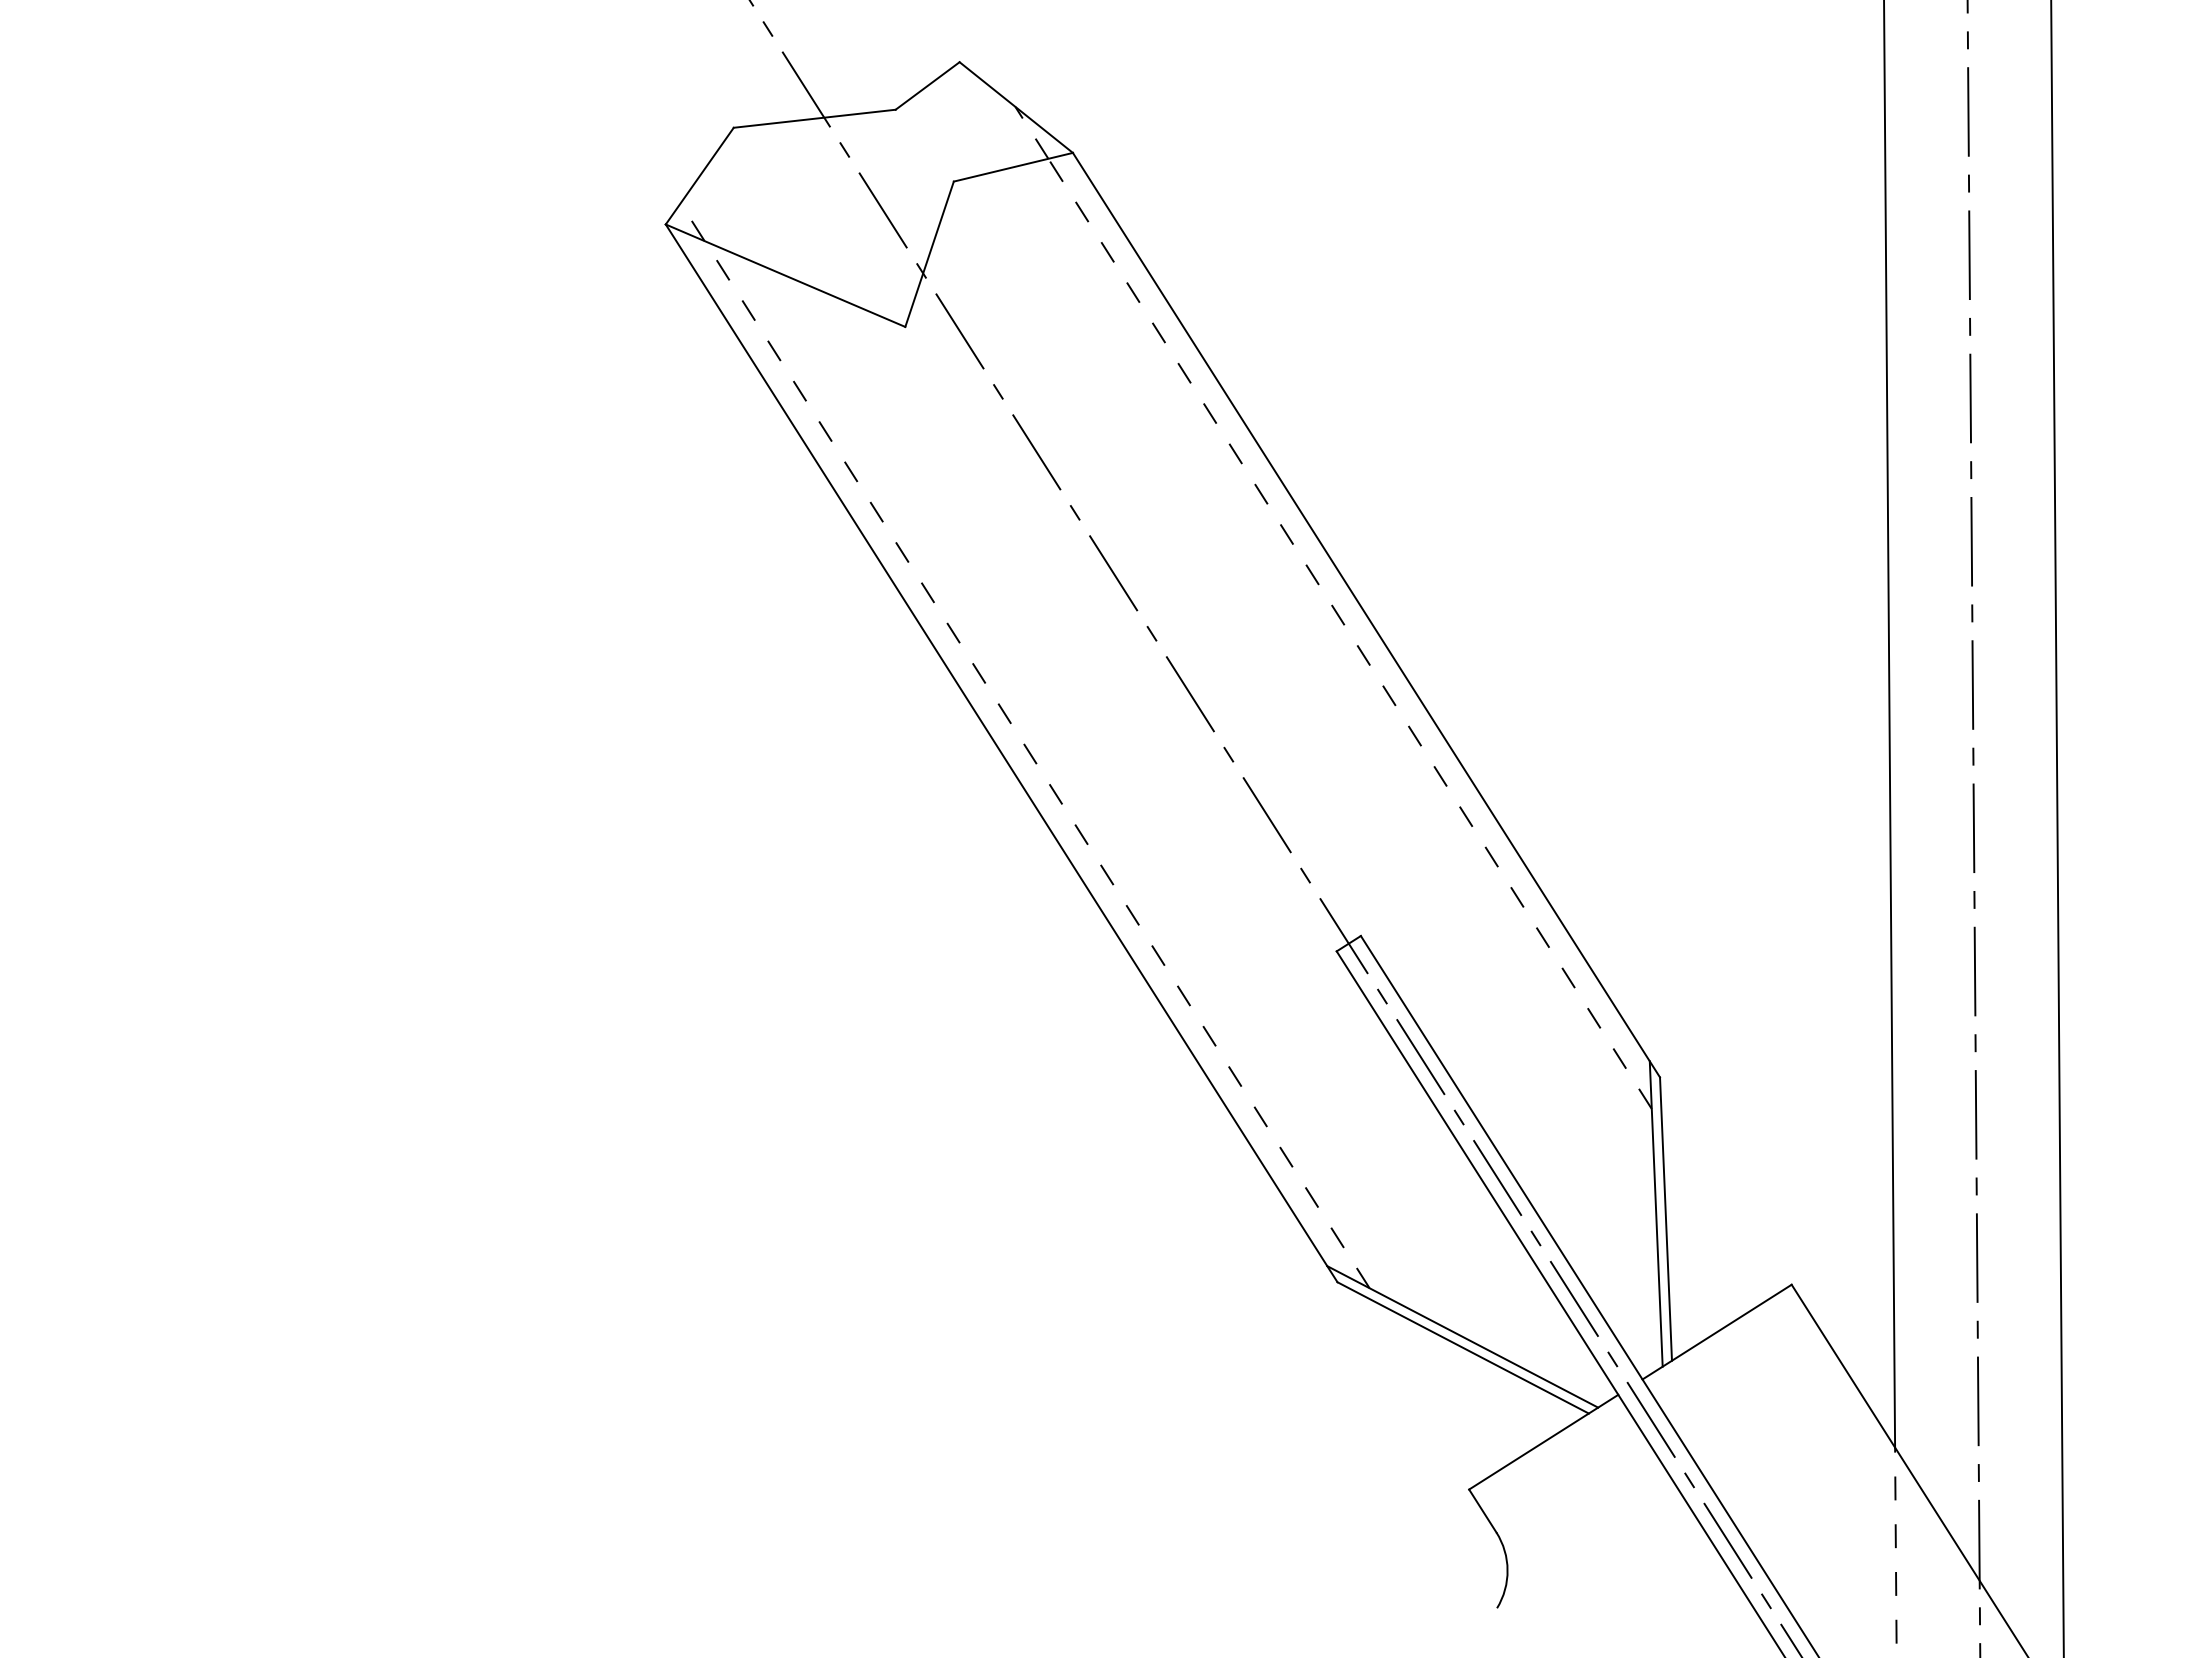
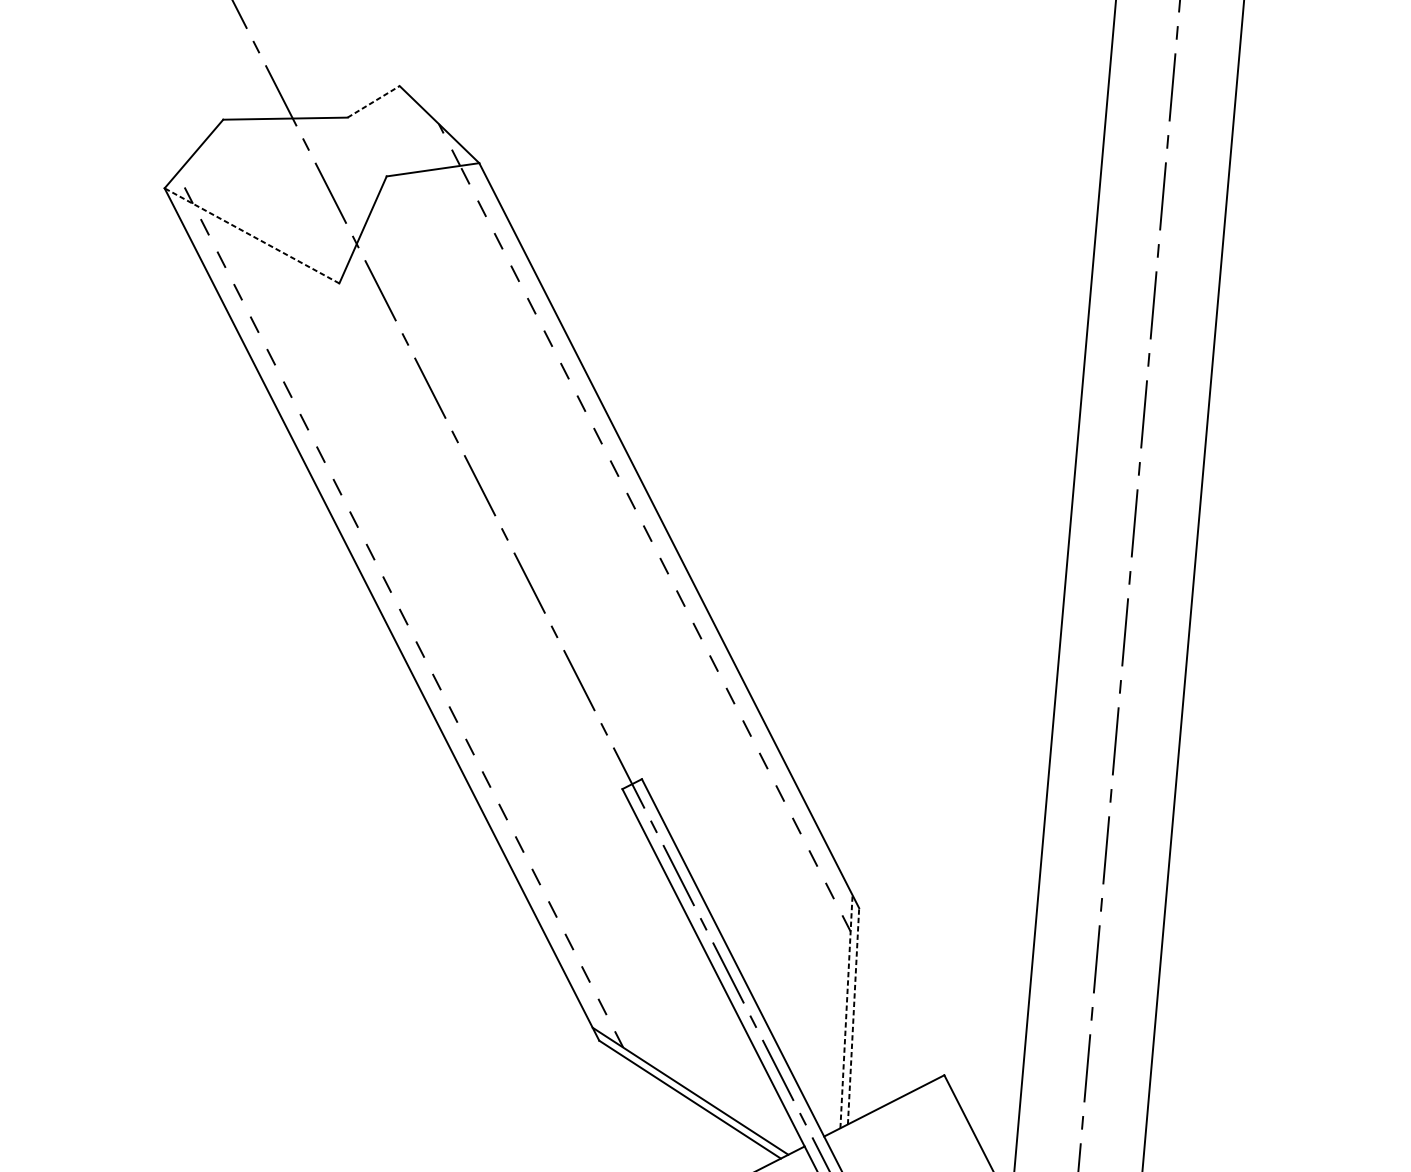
line: (927, 85) -> (373, 101), solid -> dashed
line: (785, 275) -> (251, 235), solid -> dashed
line: (1656, 1213) -> (846, 1011), solid -> dashed
line: (1666, 1219) -> (853, 1016), solid -> dashed

